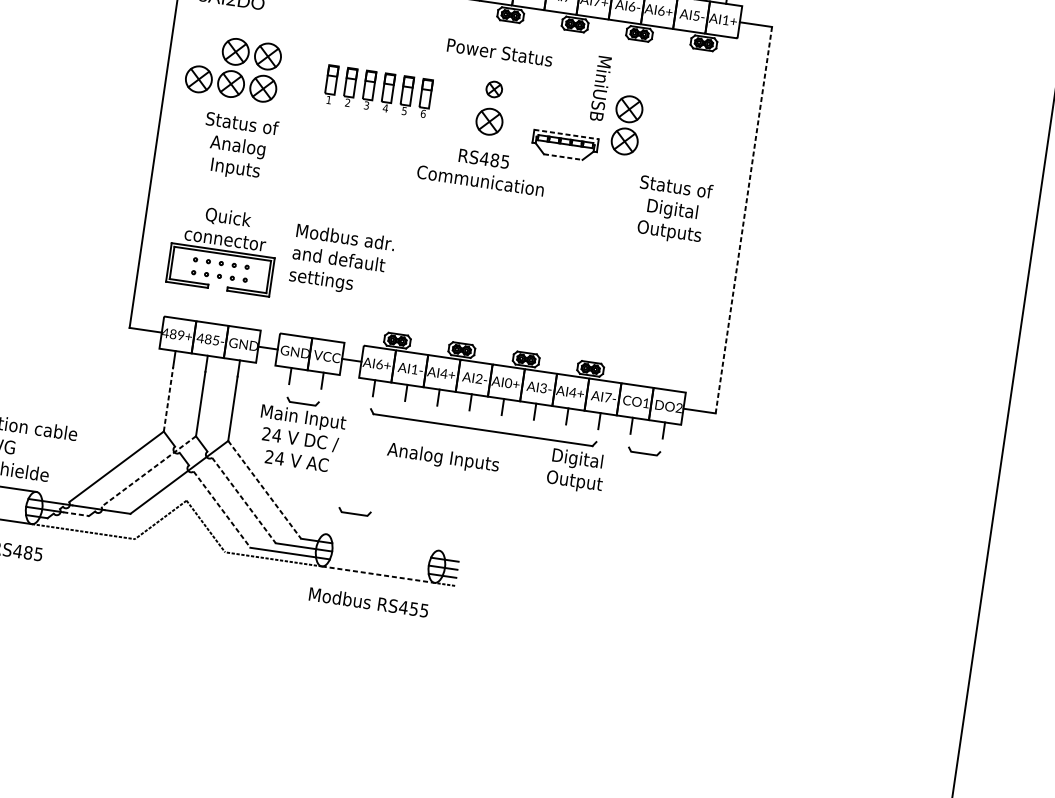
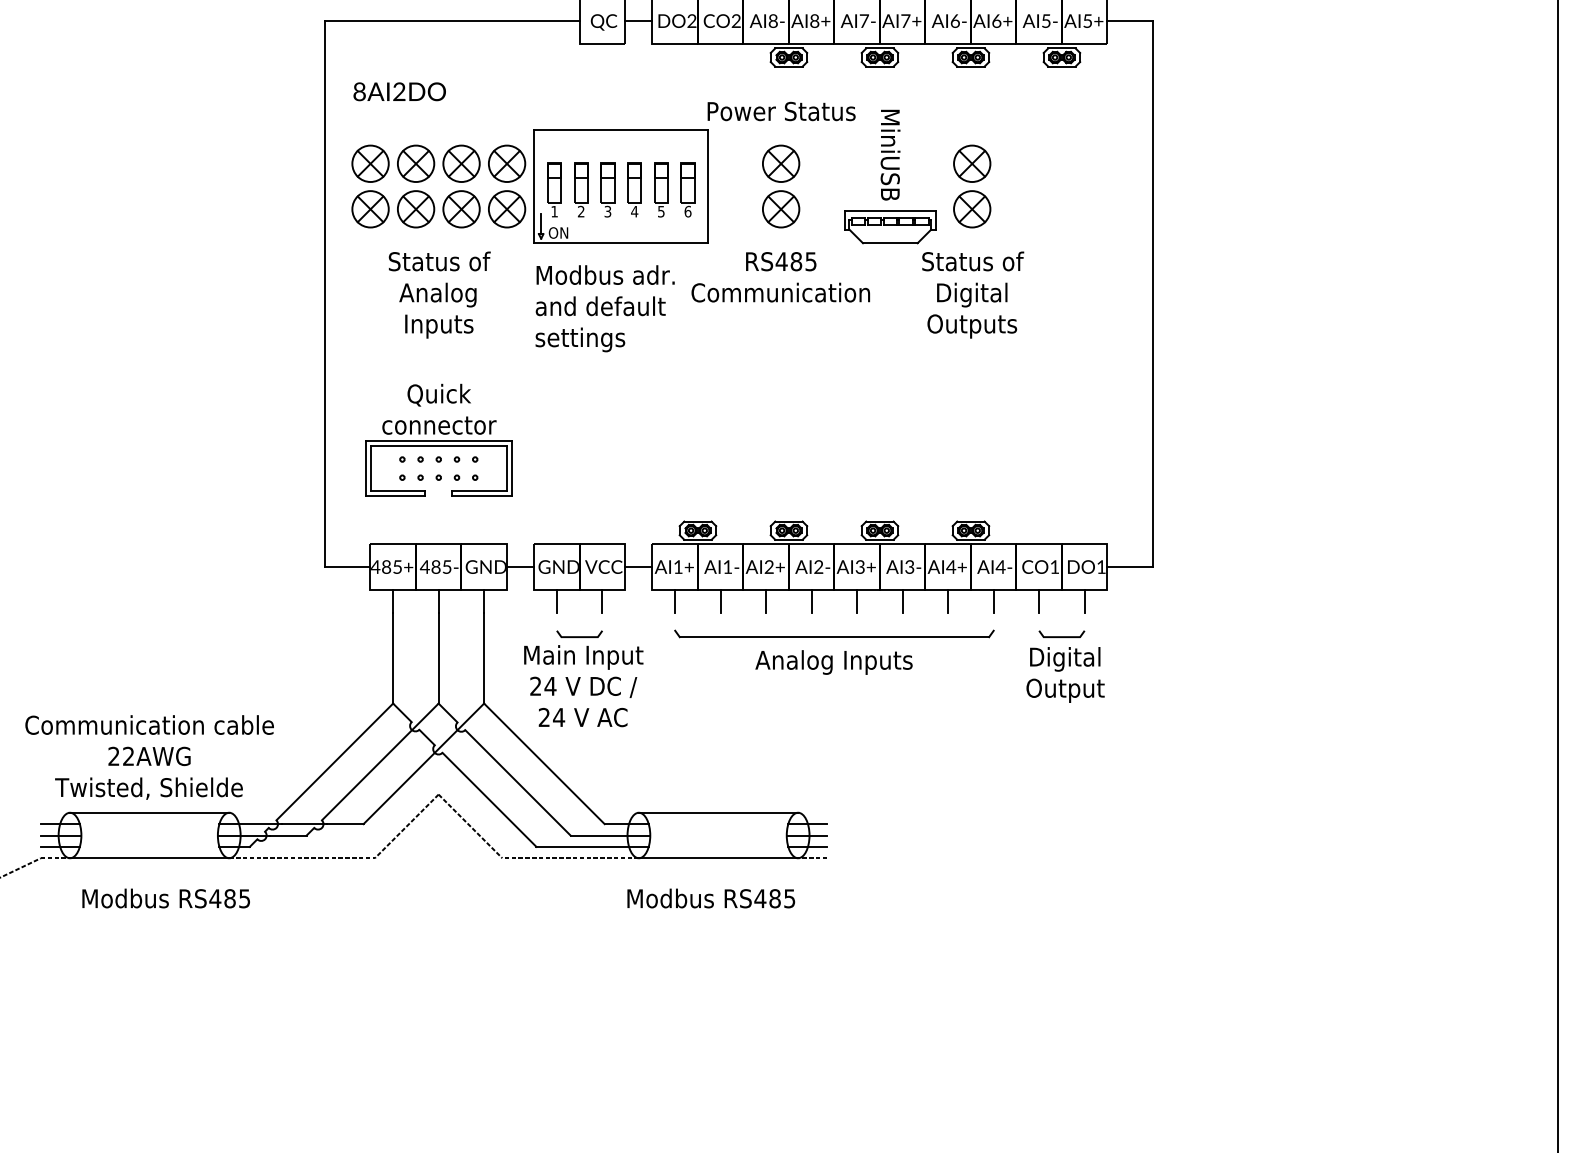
text: (725, 19) -> (1087, 20), AI1+ -> AI5+
part: (203, 46) -> (370, 163), added
part: (362, 86) -> (598, 186), added
text: (600, 88) -> (890, 154), moved
part: (494, 89) -> (781, 163), size x1.67
line: (566, 134) -> (890, 211), dashed -> solid
line: (563, 157) -> (890, 243), dashed -> solid
text: (673, 210) -> (973, 294), moved
line: (743, 220) -> (1152, 294), dashed -> solid
text: (341, 260) -> (604, 308), moved
text: (181, 335) -> (397, 566), 489+ -> 485+
text: (379, 363) -> (677, 566), AI6+ -> AI1+
text: (444, 373) -> (769, 566), AI4+ -> AI2+
text: (508, 382) -> (860, 566), AI0+ -> AI3+
text: (607, 397) -> (1000, 566), AI7- -> AI4-
line: (168, 398) -> (393, 657), dashed -> solid
text: (678, 407) -> (1100, 566), DO2 -> DO1
text: (442, 458) -> (833, 662), moved
text: (576, 470) -> (1065, 674), moved
line: (148, 471) -> (380, 761), dashed -> solid
line: (264, 490) -> (544, 764), dashed -> solid
line: (244, 501) -> (518, 783), dashed -> solid
line: (222, 510) -> (489, 800), dashed -> solid
line: (354, 513) -> (673, 778), removed
line: (76, 514) -> (288, 835), dashed -> solid
line: (382, 542) -> (718, 812), added
line: (378, 574) -> (718, 858), dashed -> solid
text: (413, 608) -> (774, 898), RS455 -> RS485

